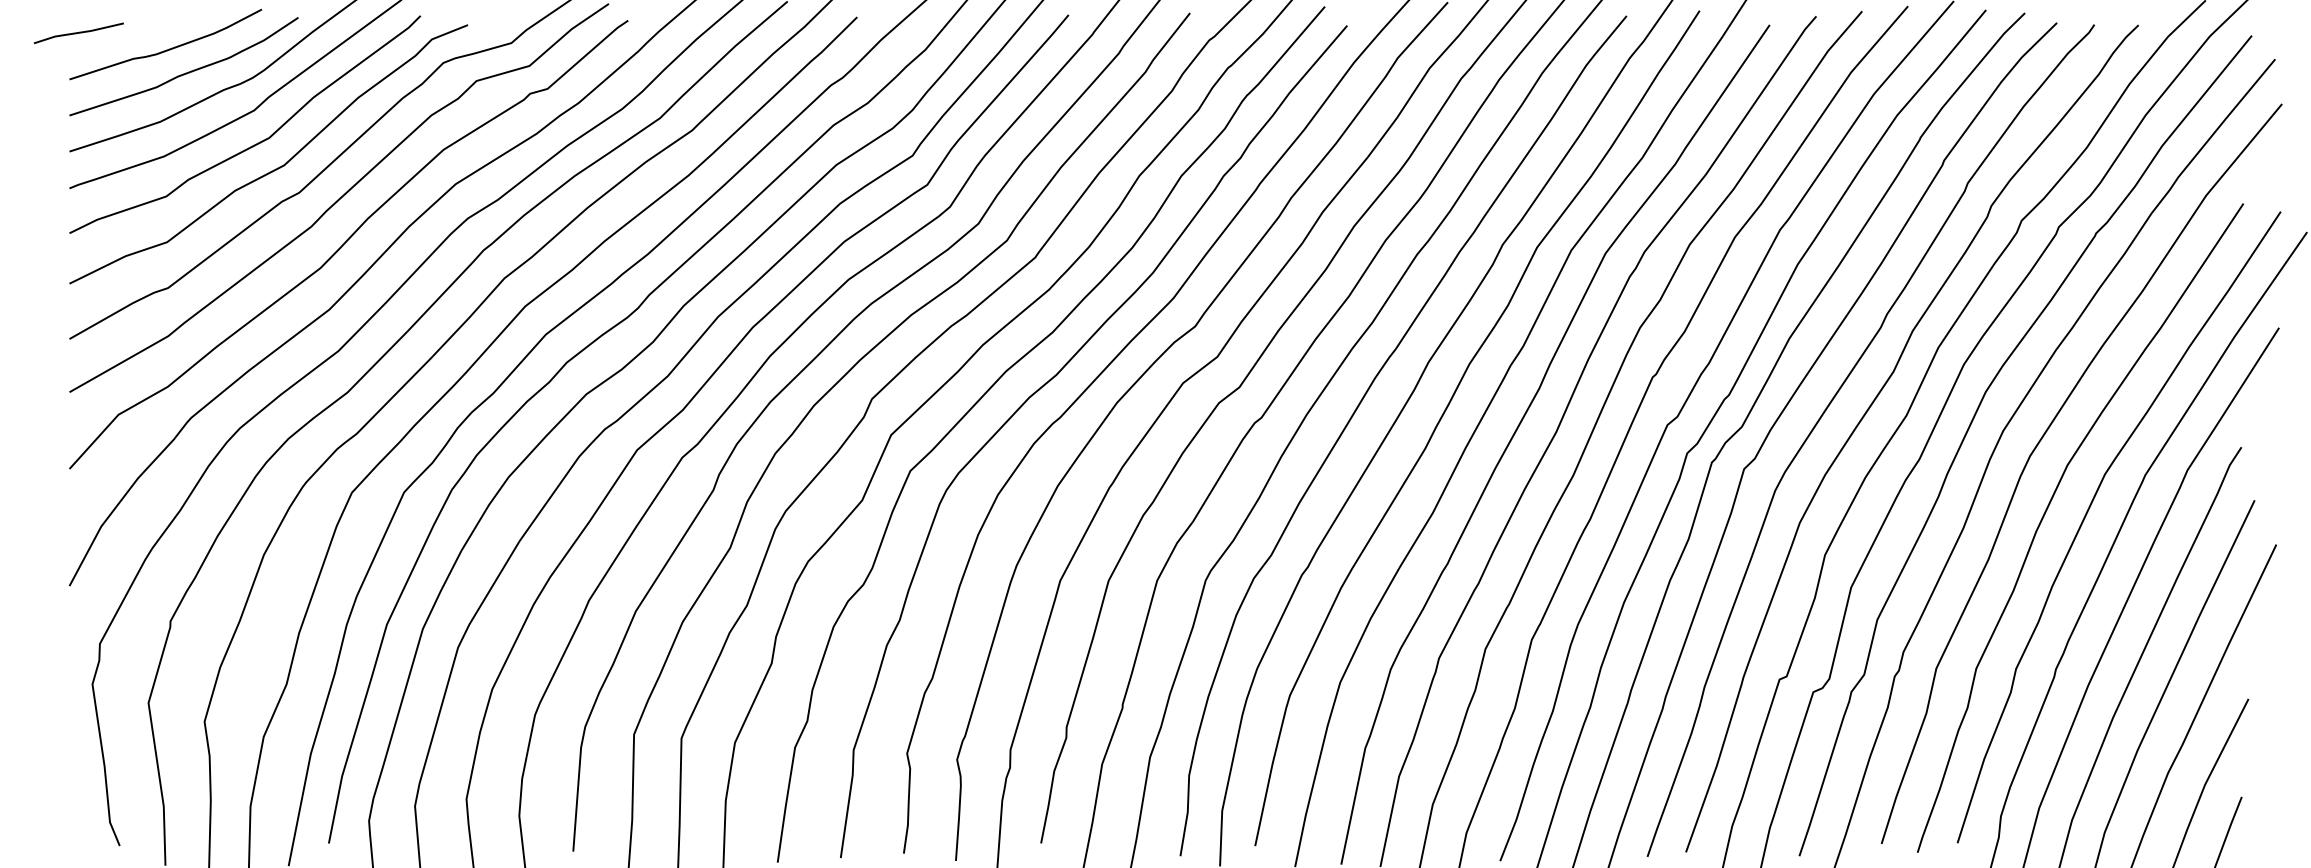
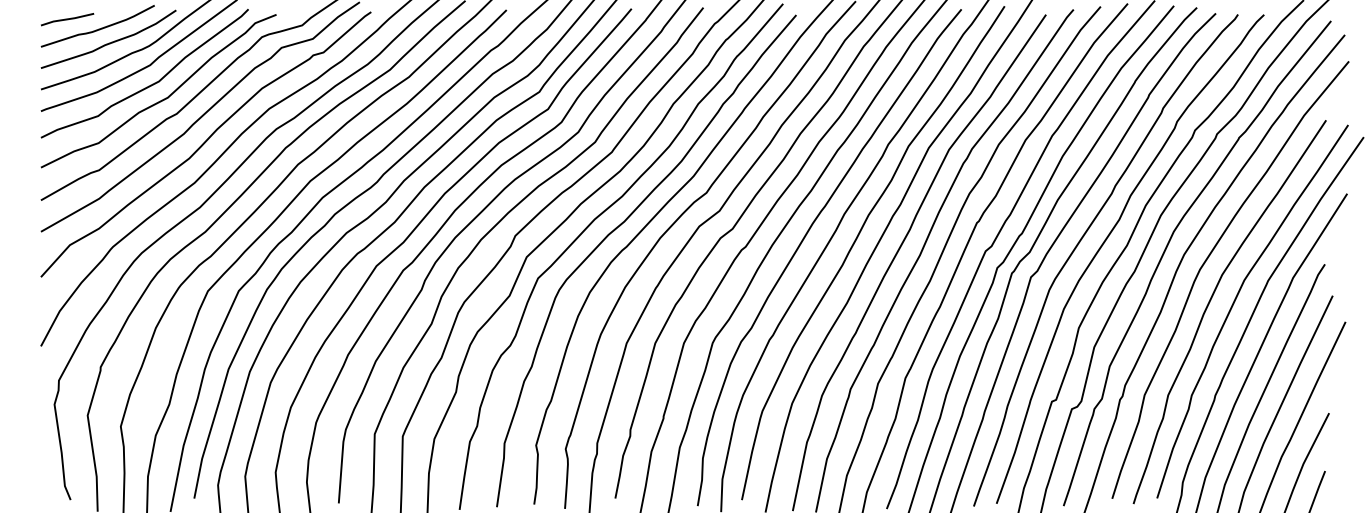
line: (78, 33) -> (67, 19), moved

